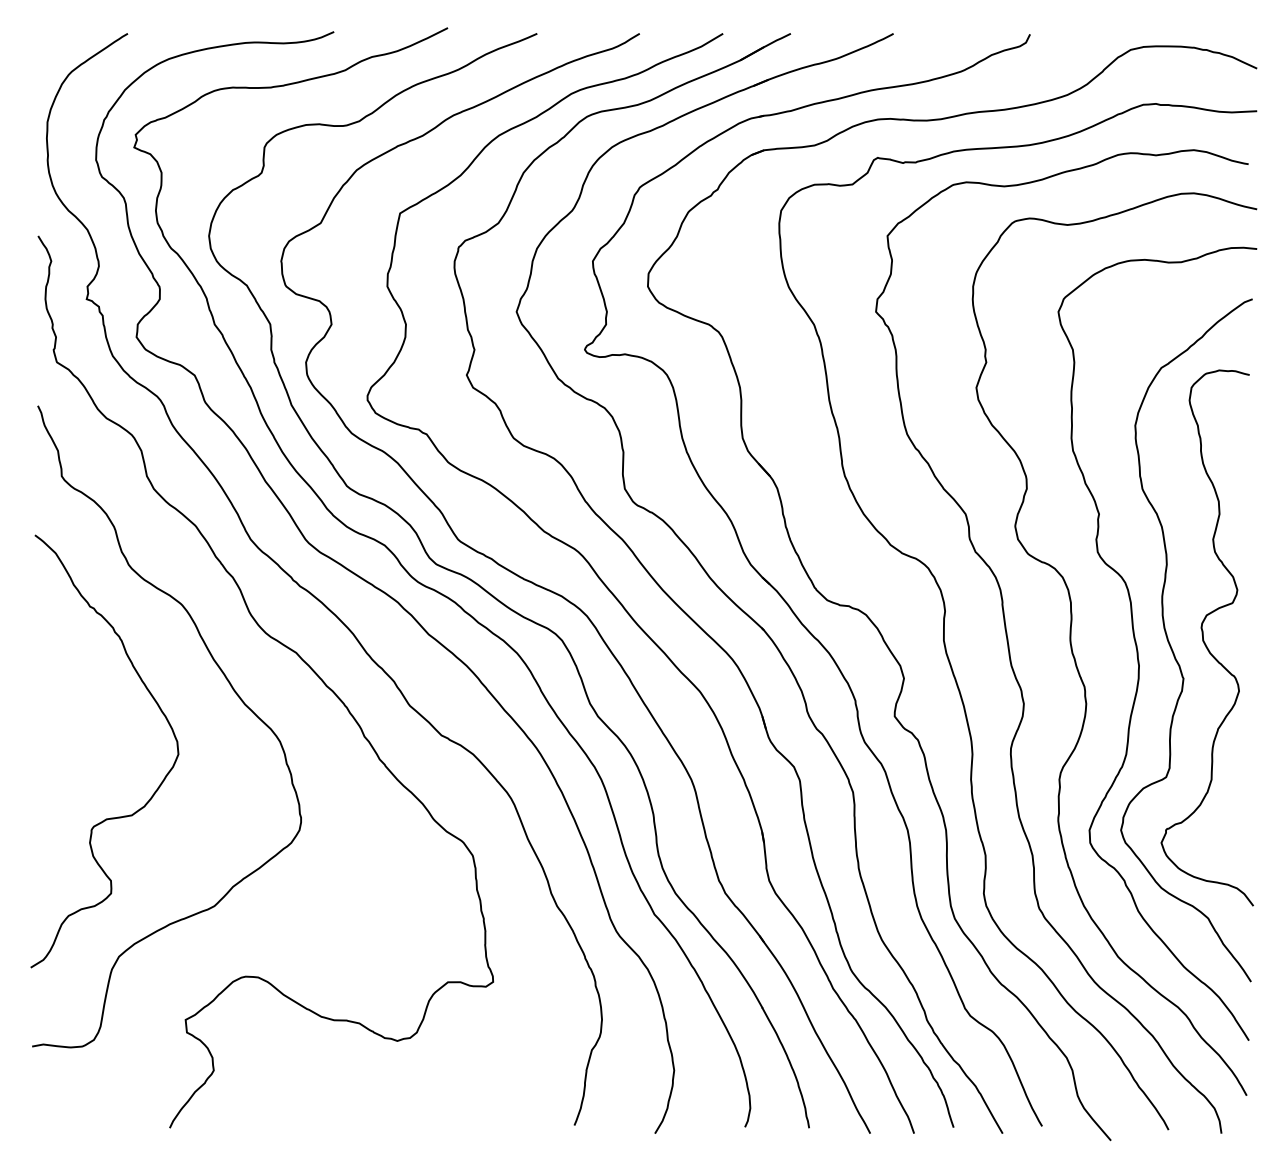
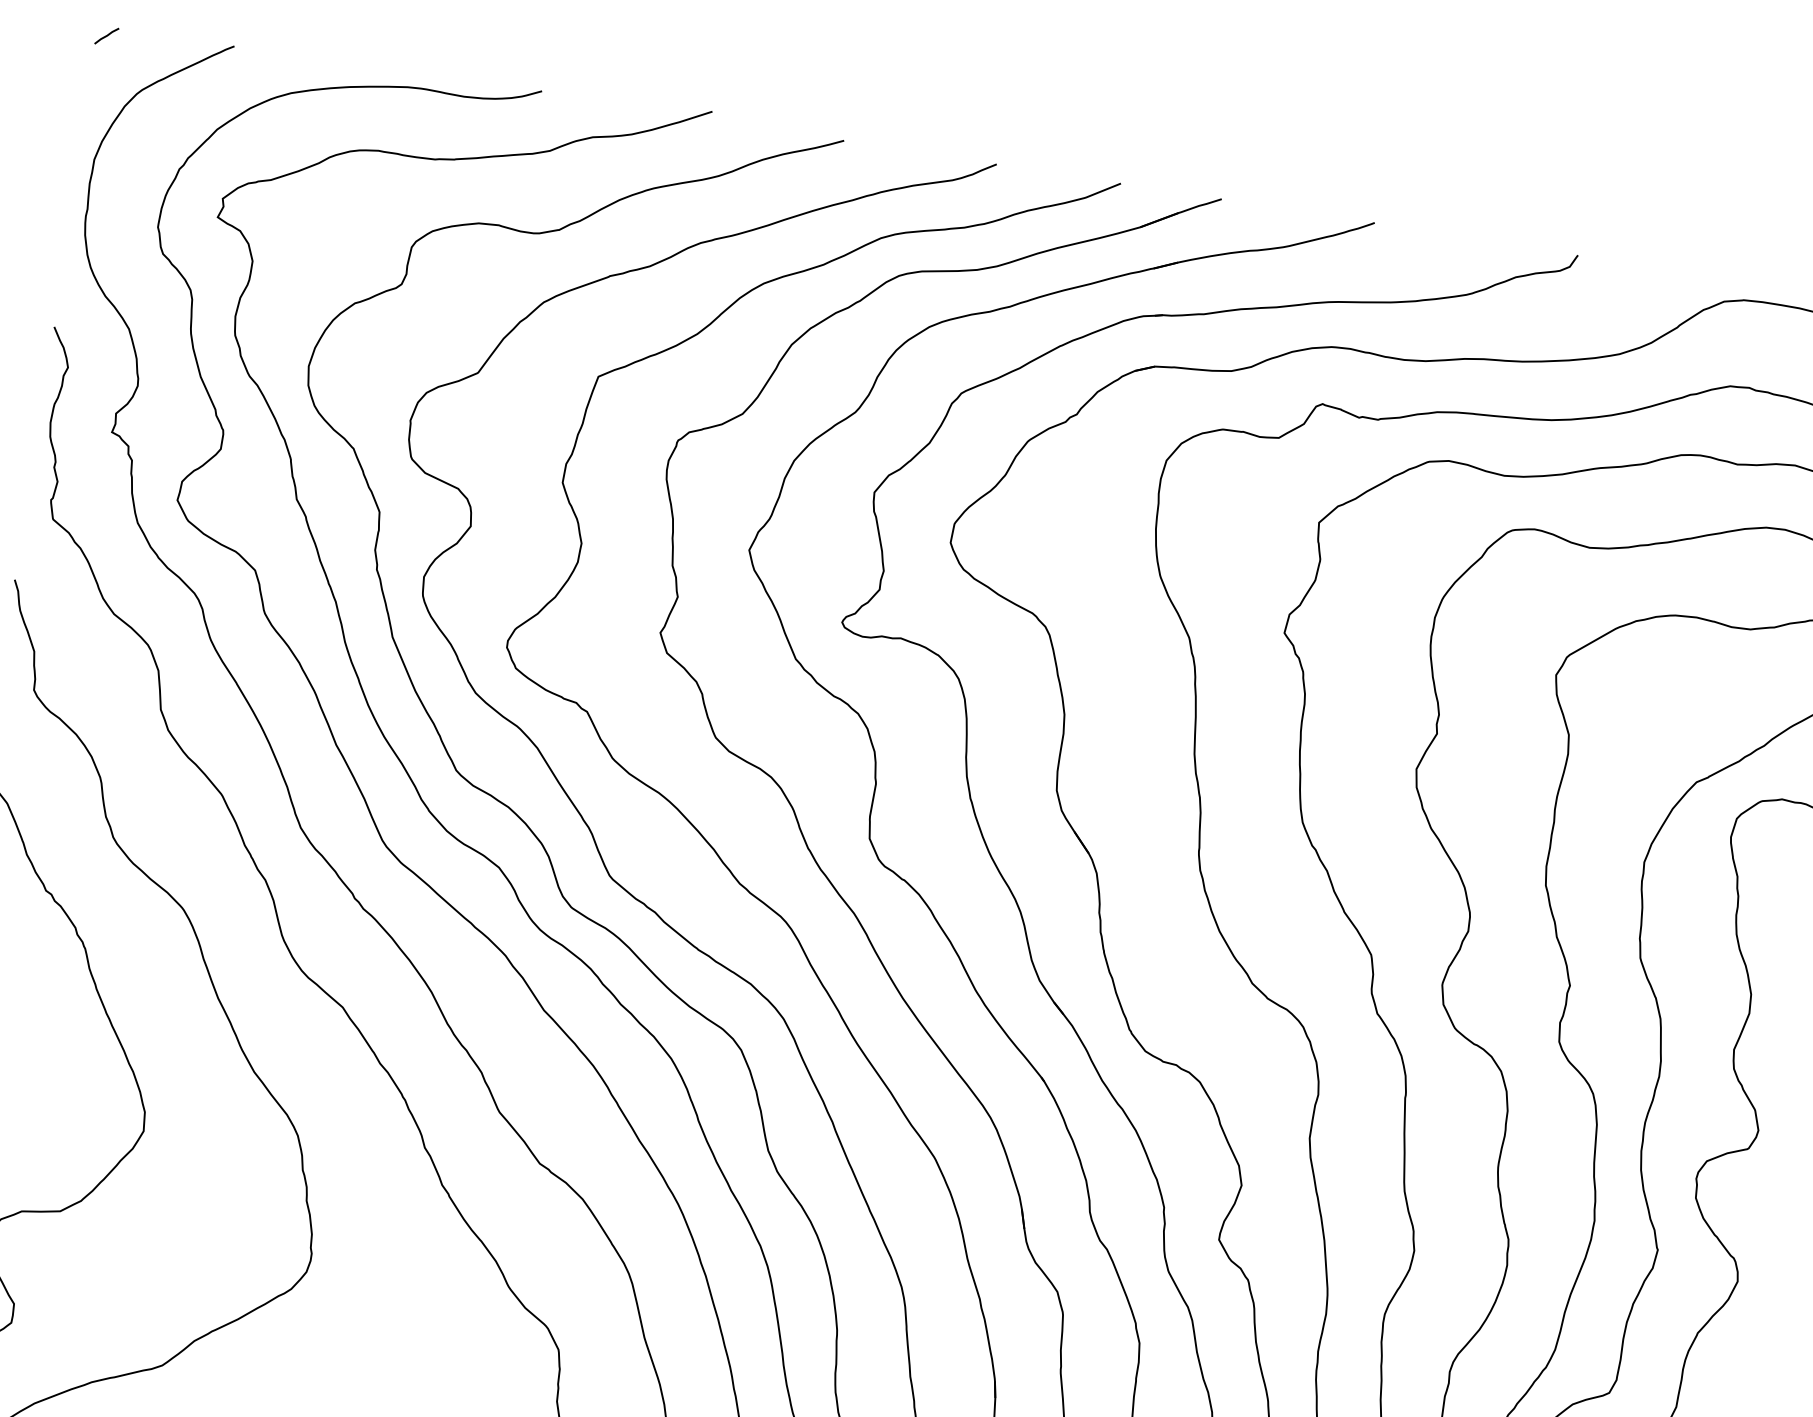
line: (42, 39) -> (105, 35), added

